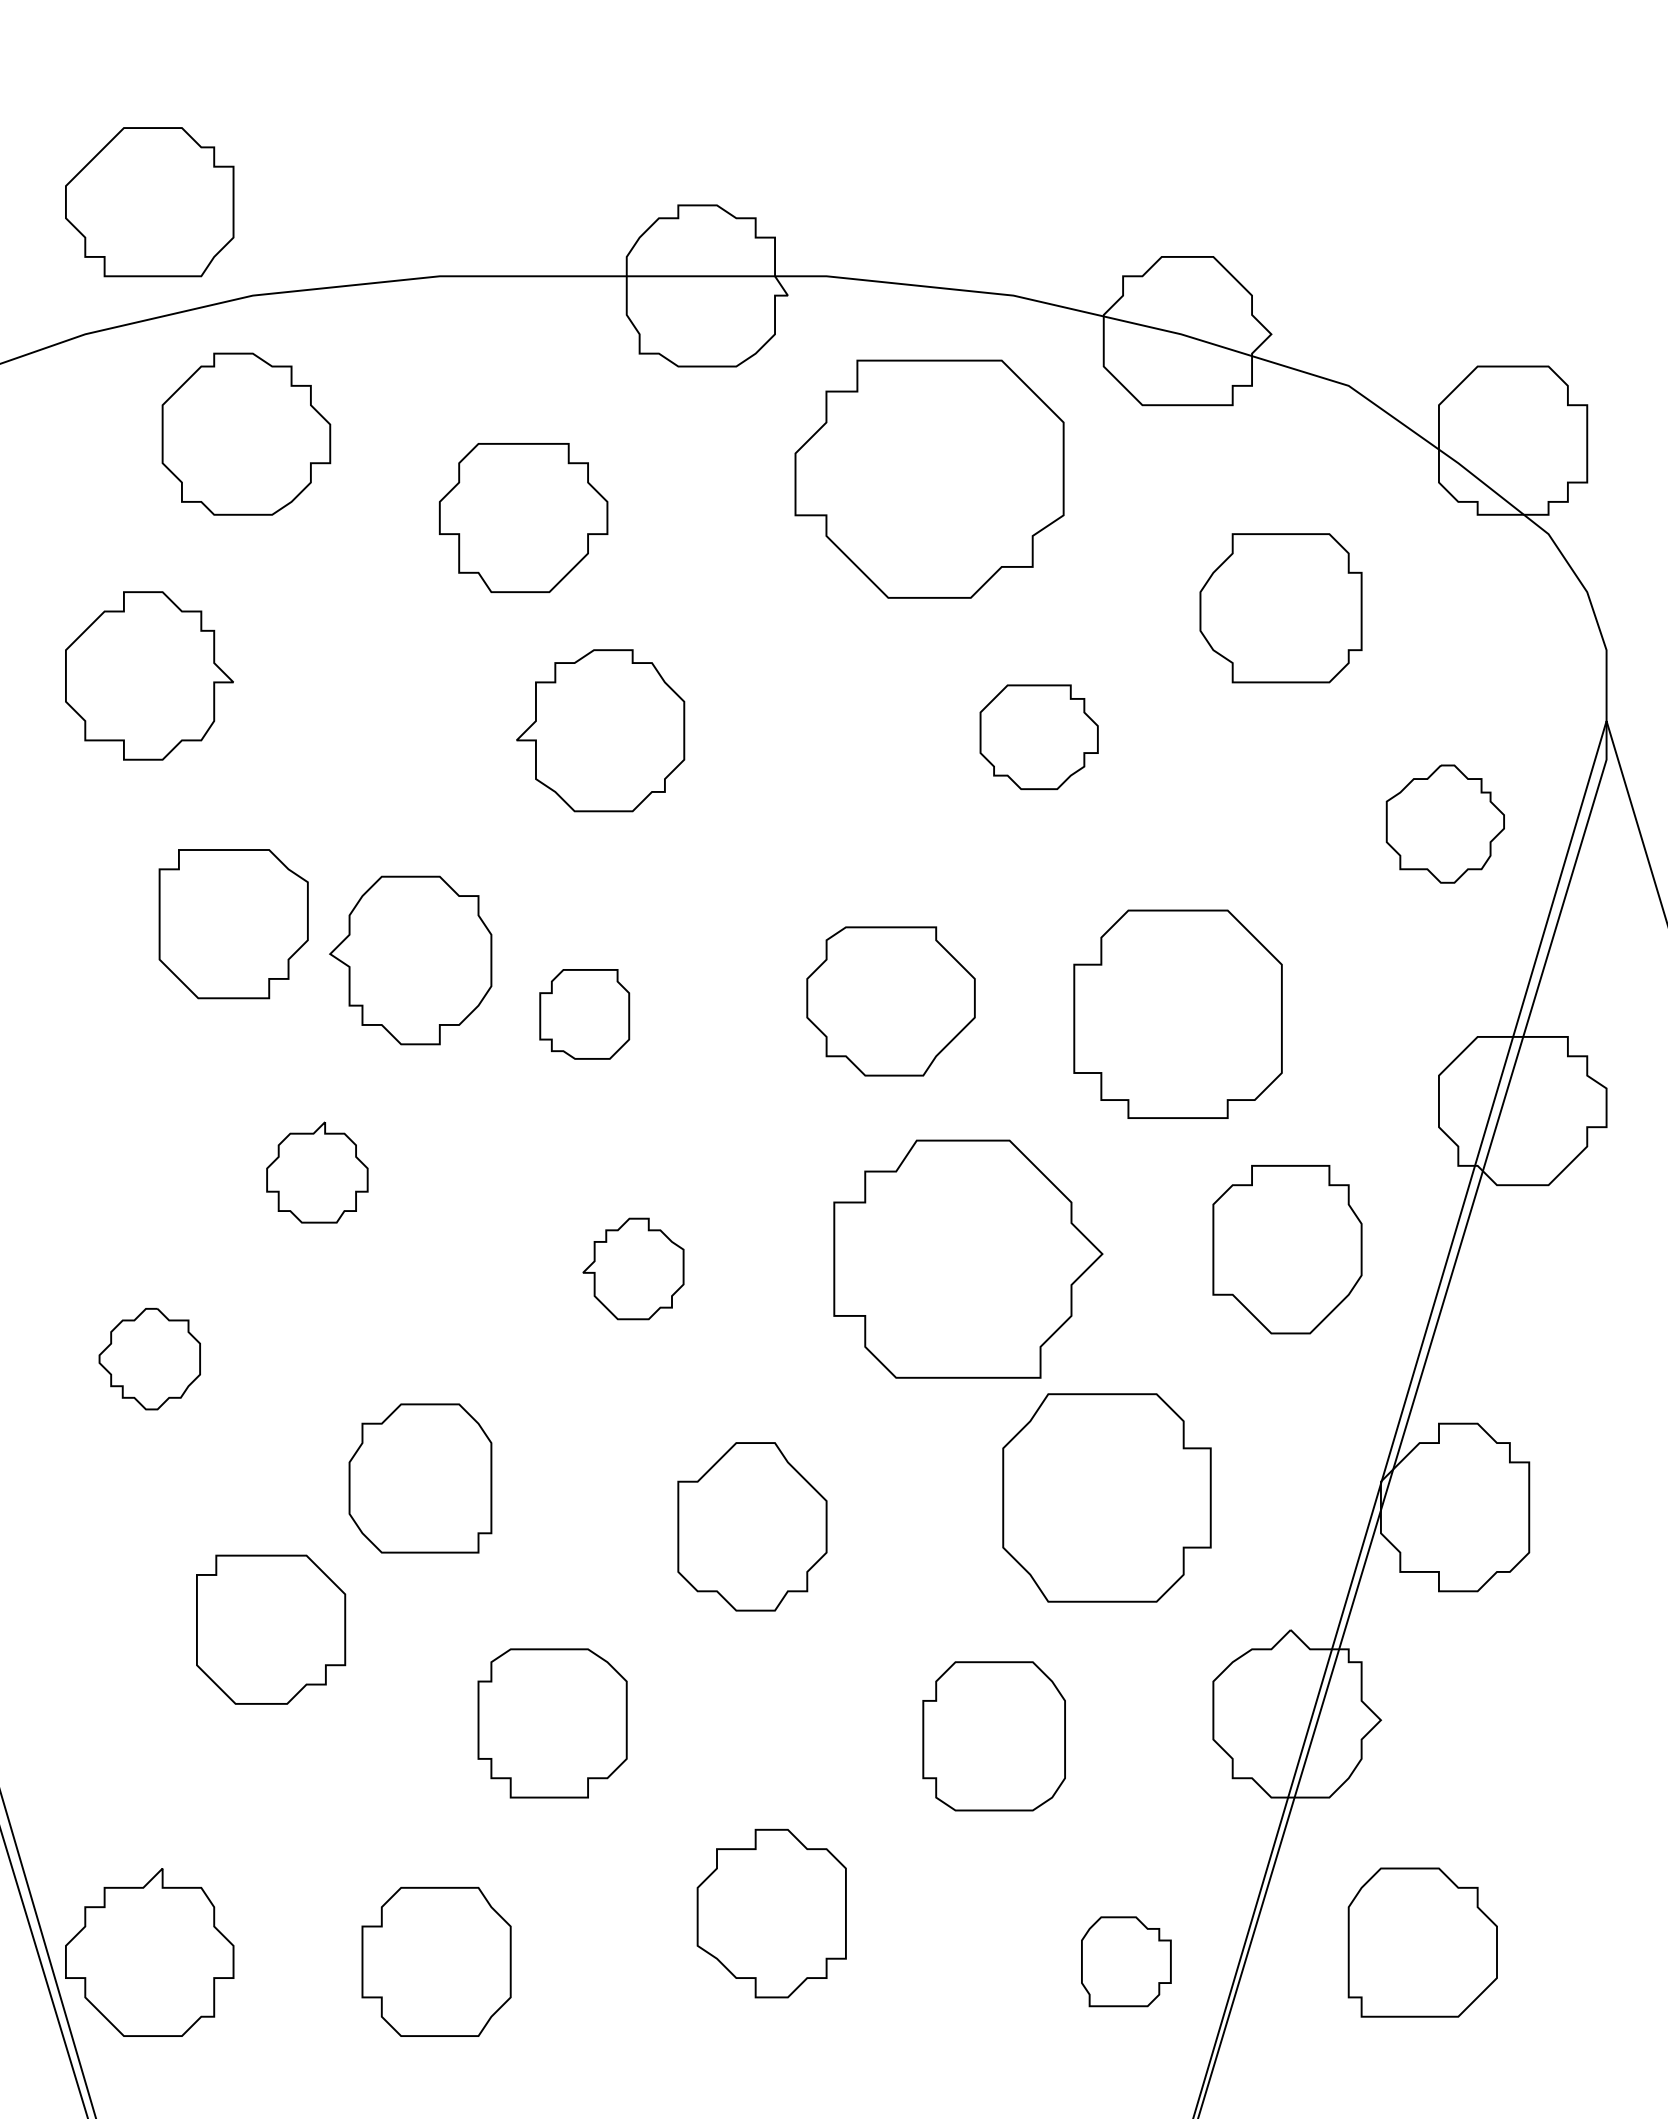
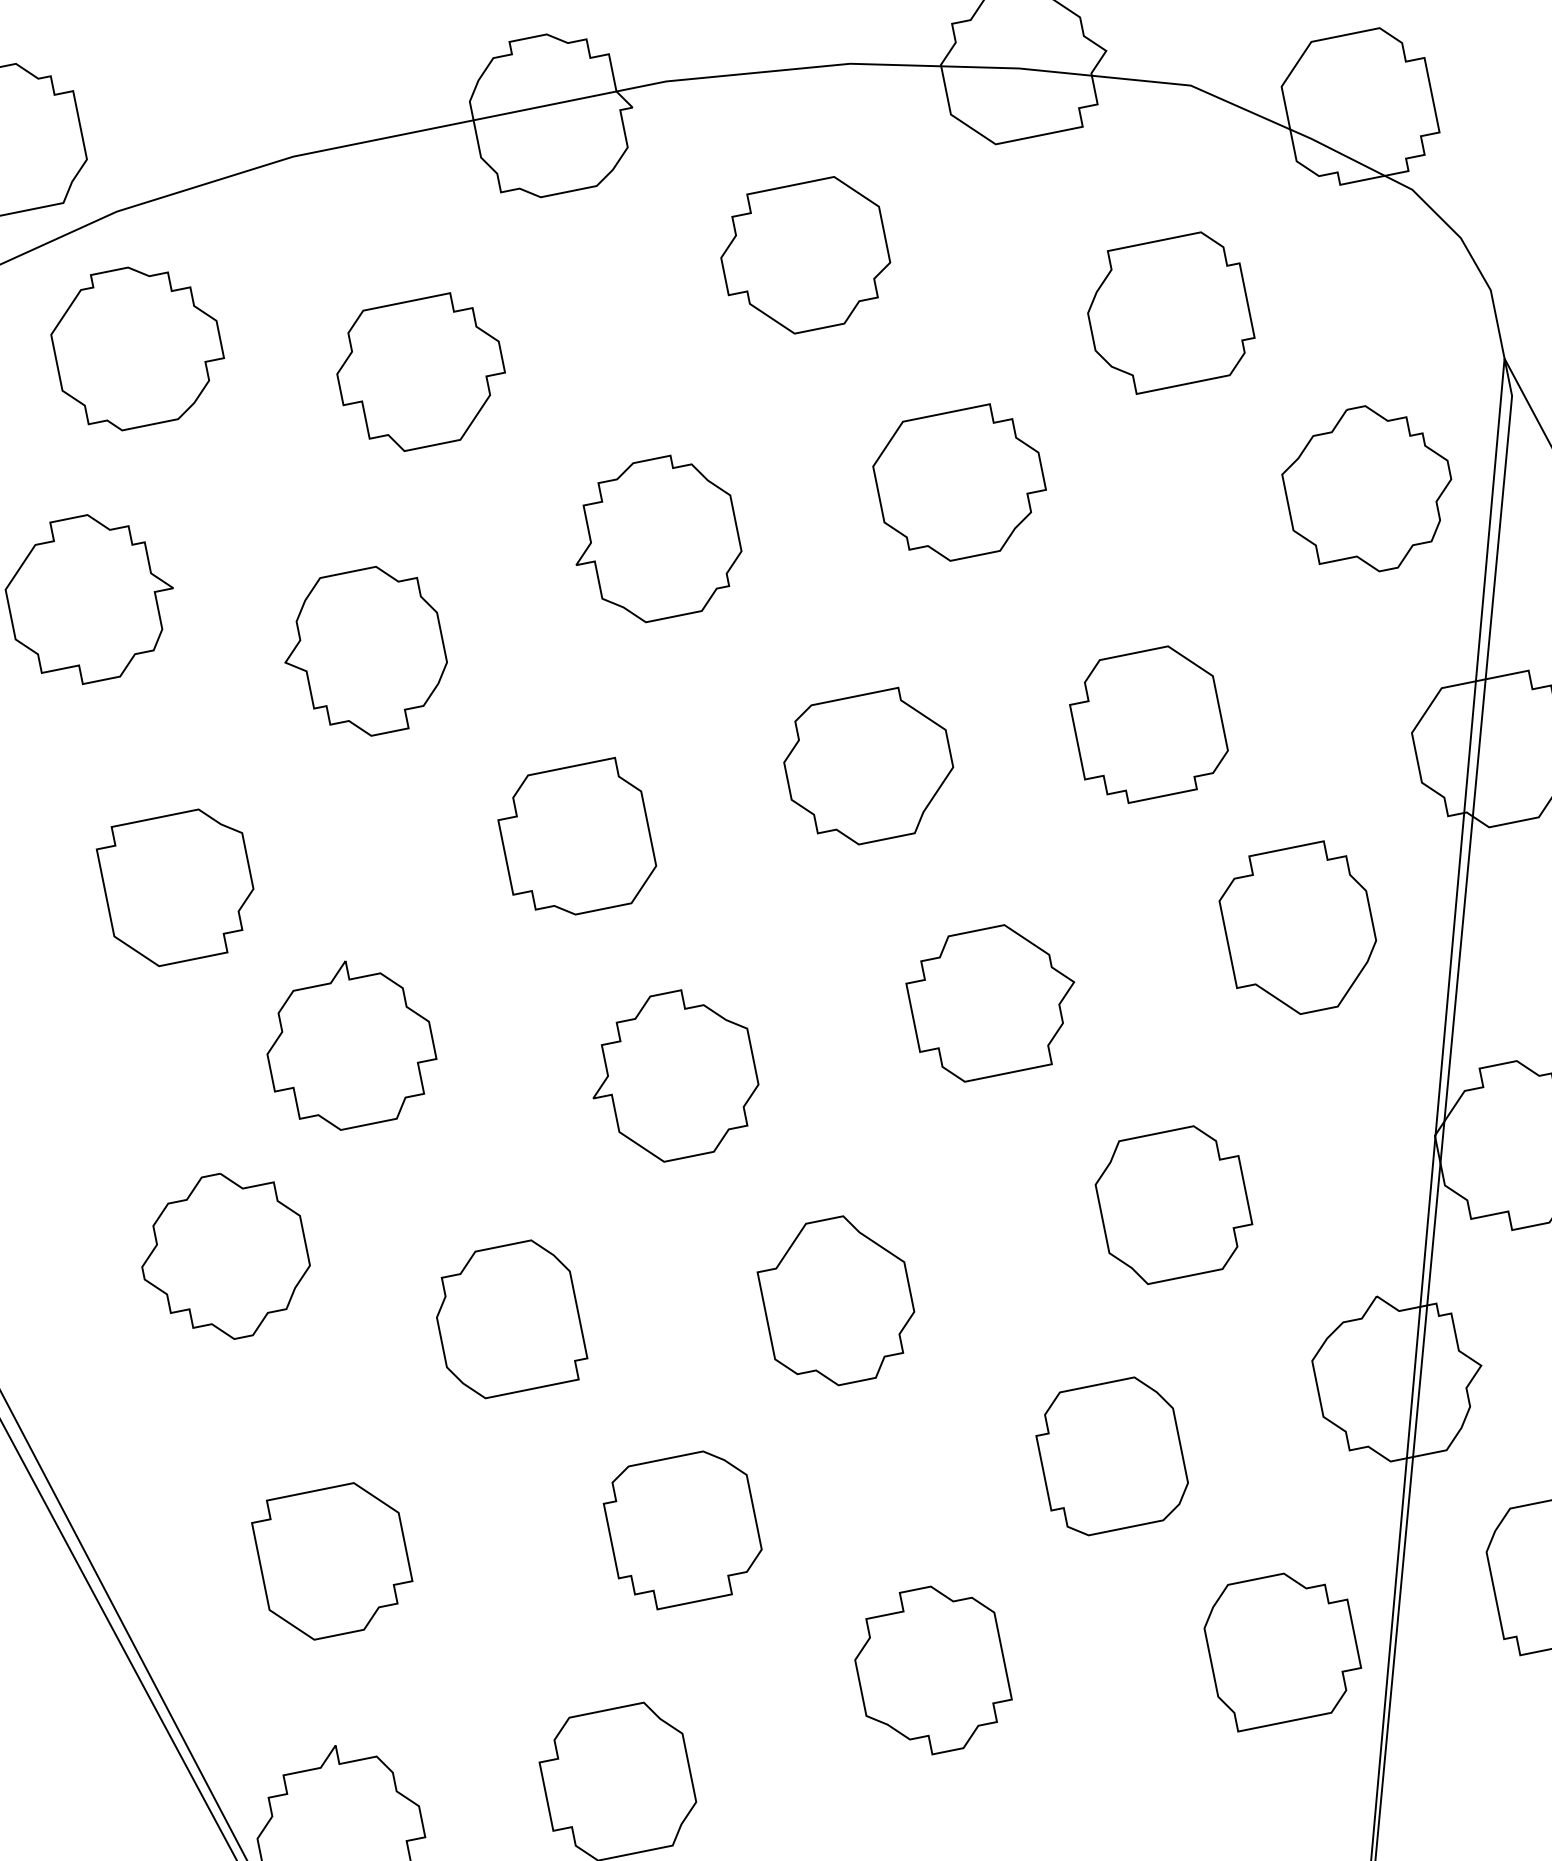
part: (929, 479) -> (804, 257), size x0.62
part: (600, 730) -> (655, 539), moved
part: (1038, 737) -> (960, 484), size x1.43
part: (1445, 823) -> (1369, 488), size x1.43
part: (233, 924) -> (178, 888), moved
part: (410, 960) -> (364, 653), moved
part: (584, 1014) -> (576, 840), size x1.67
part: (1177, 1014) -> (1147, 724), size x0.71
part: (317, 1172) -> (349, 1044), size x1.67
part: (968, 1259) -> (994, 1001), size x0.62
part: (633, 1268) -> (672, 1075), size x1.67
part: (149, 1358) -> (223, 1256), size x1.67
part: (1106, 1497) -> (1173, 1204), size x0.71
part: (271, 1629) -> (334, 1561), moved
part: (1126, 1961) -> (1282, 1647), size x1.67

